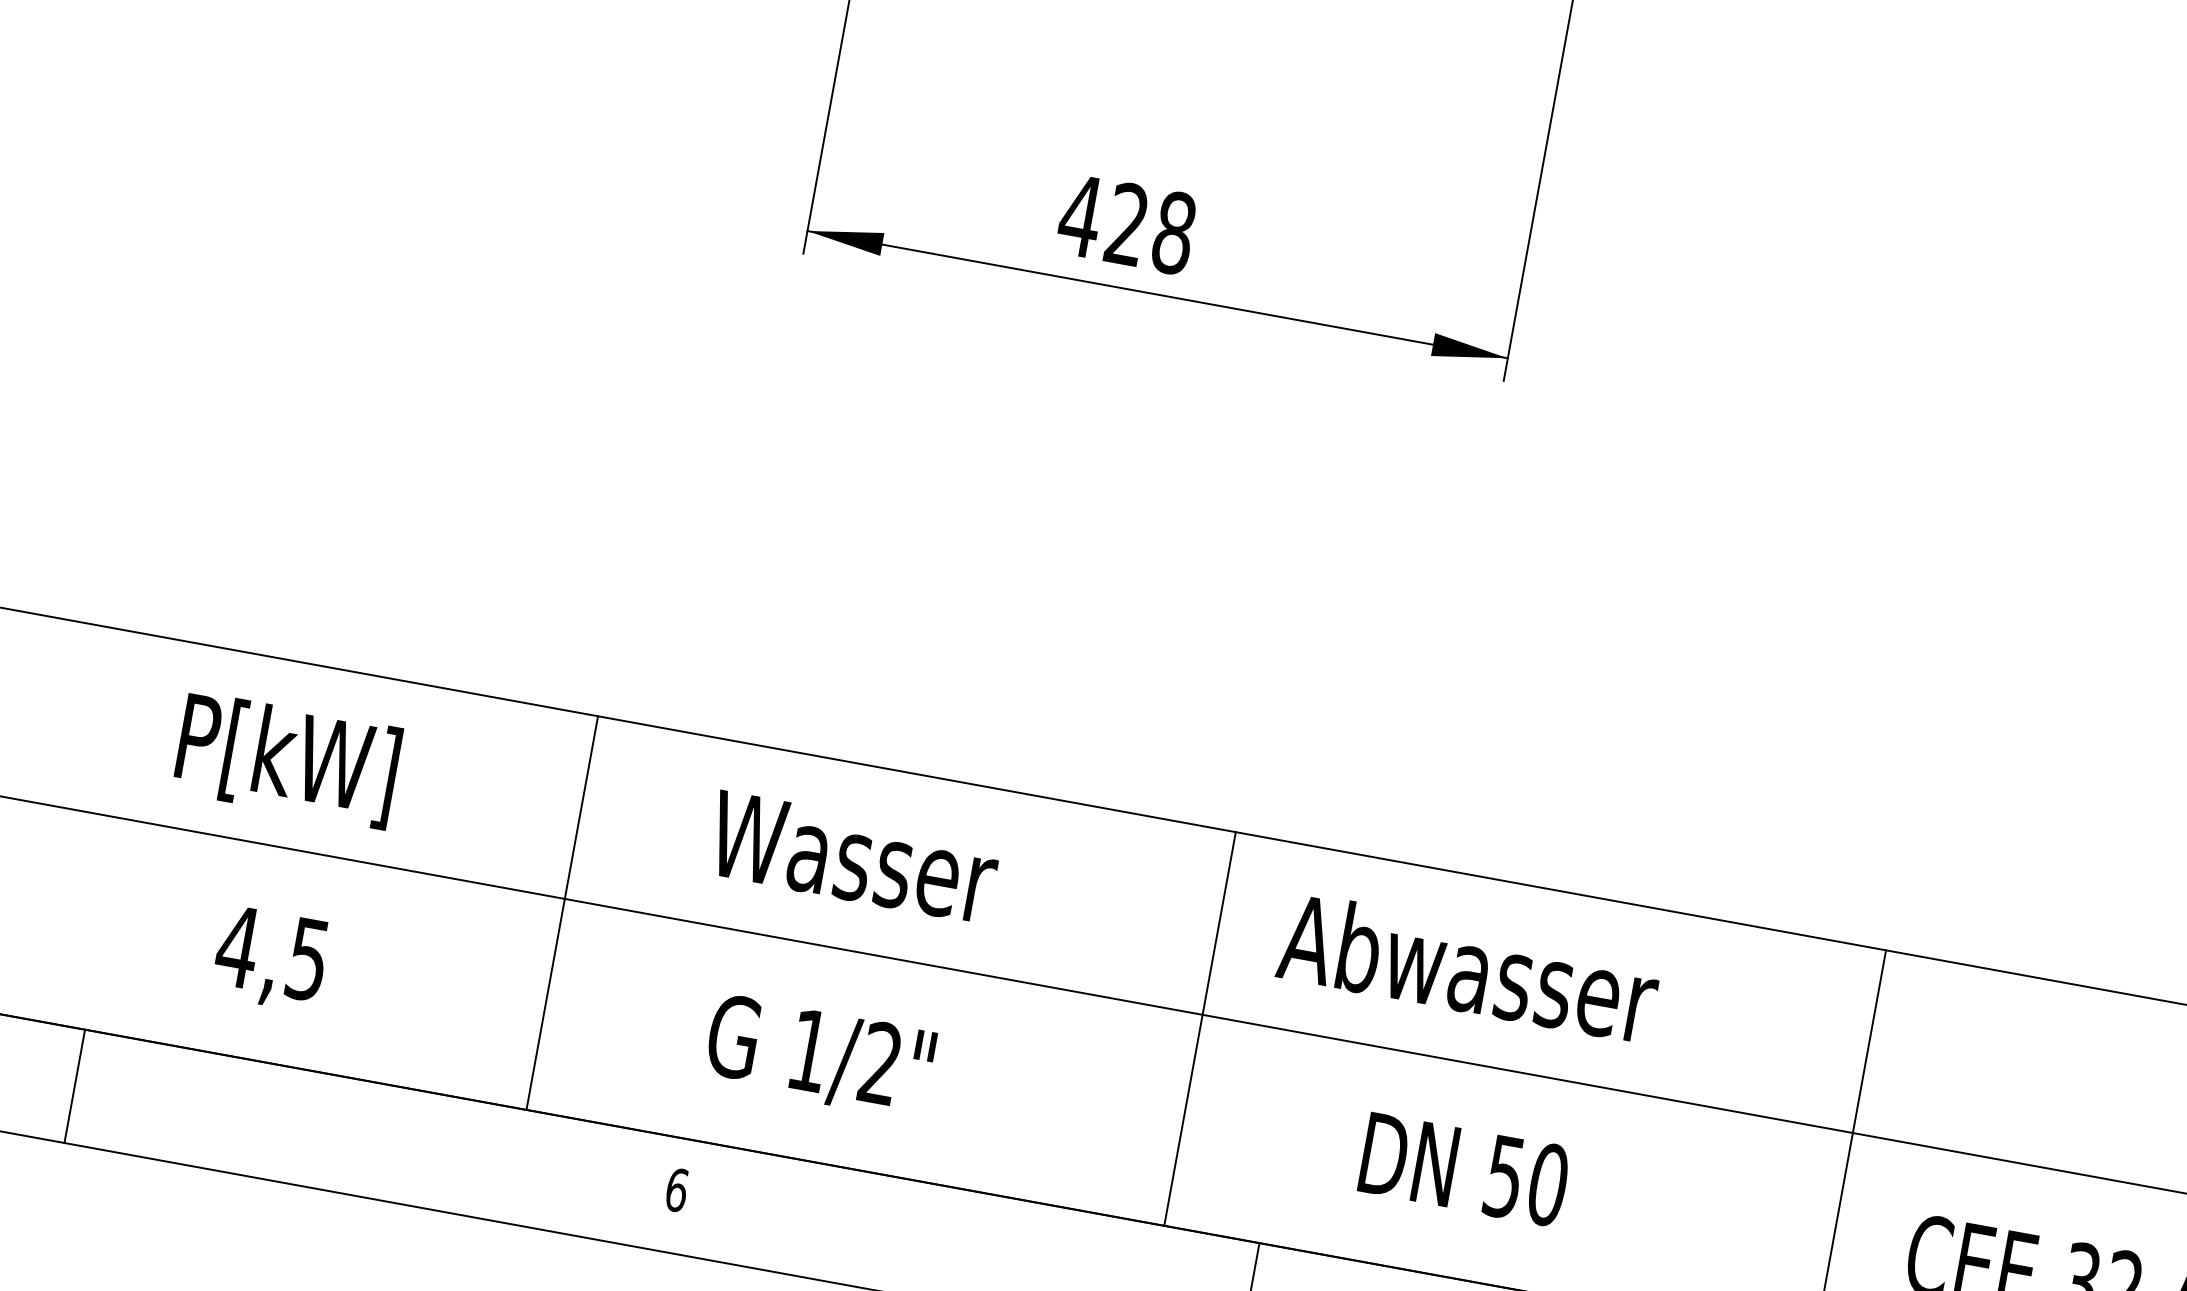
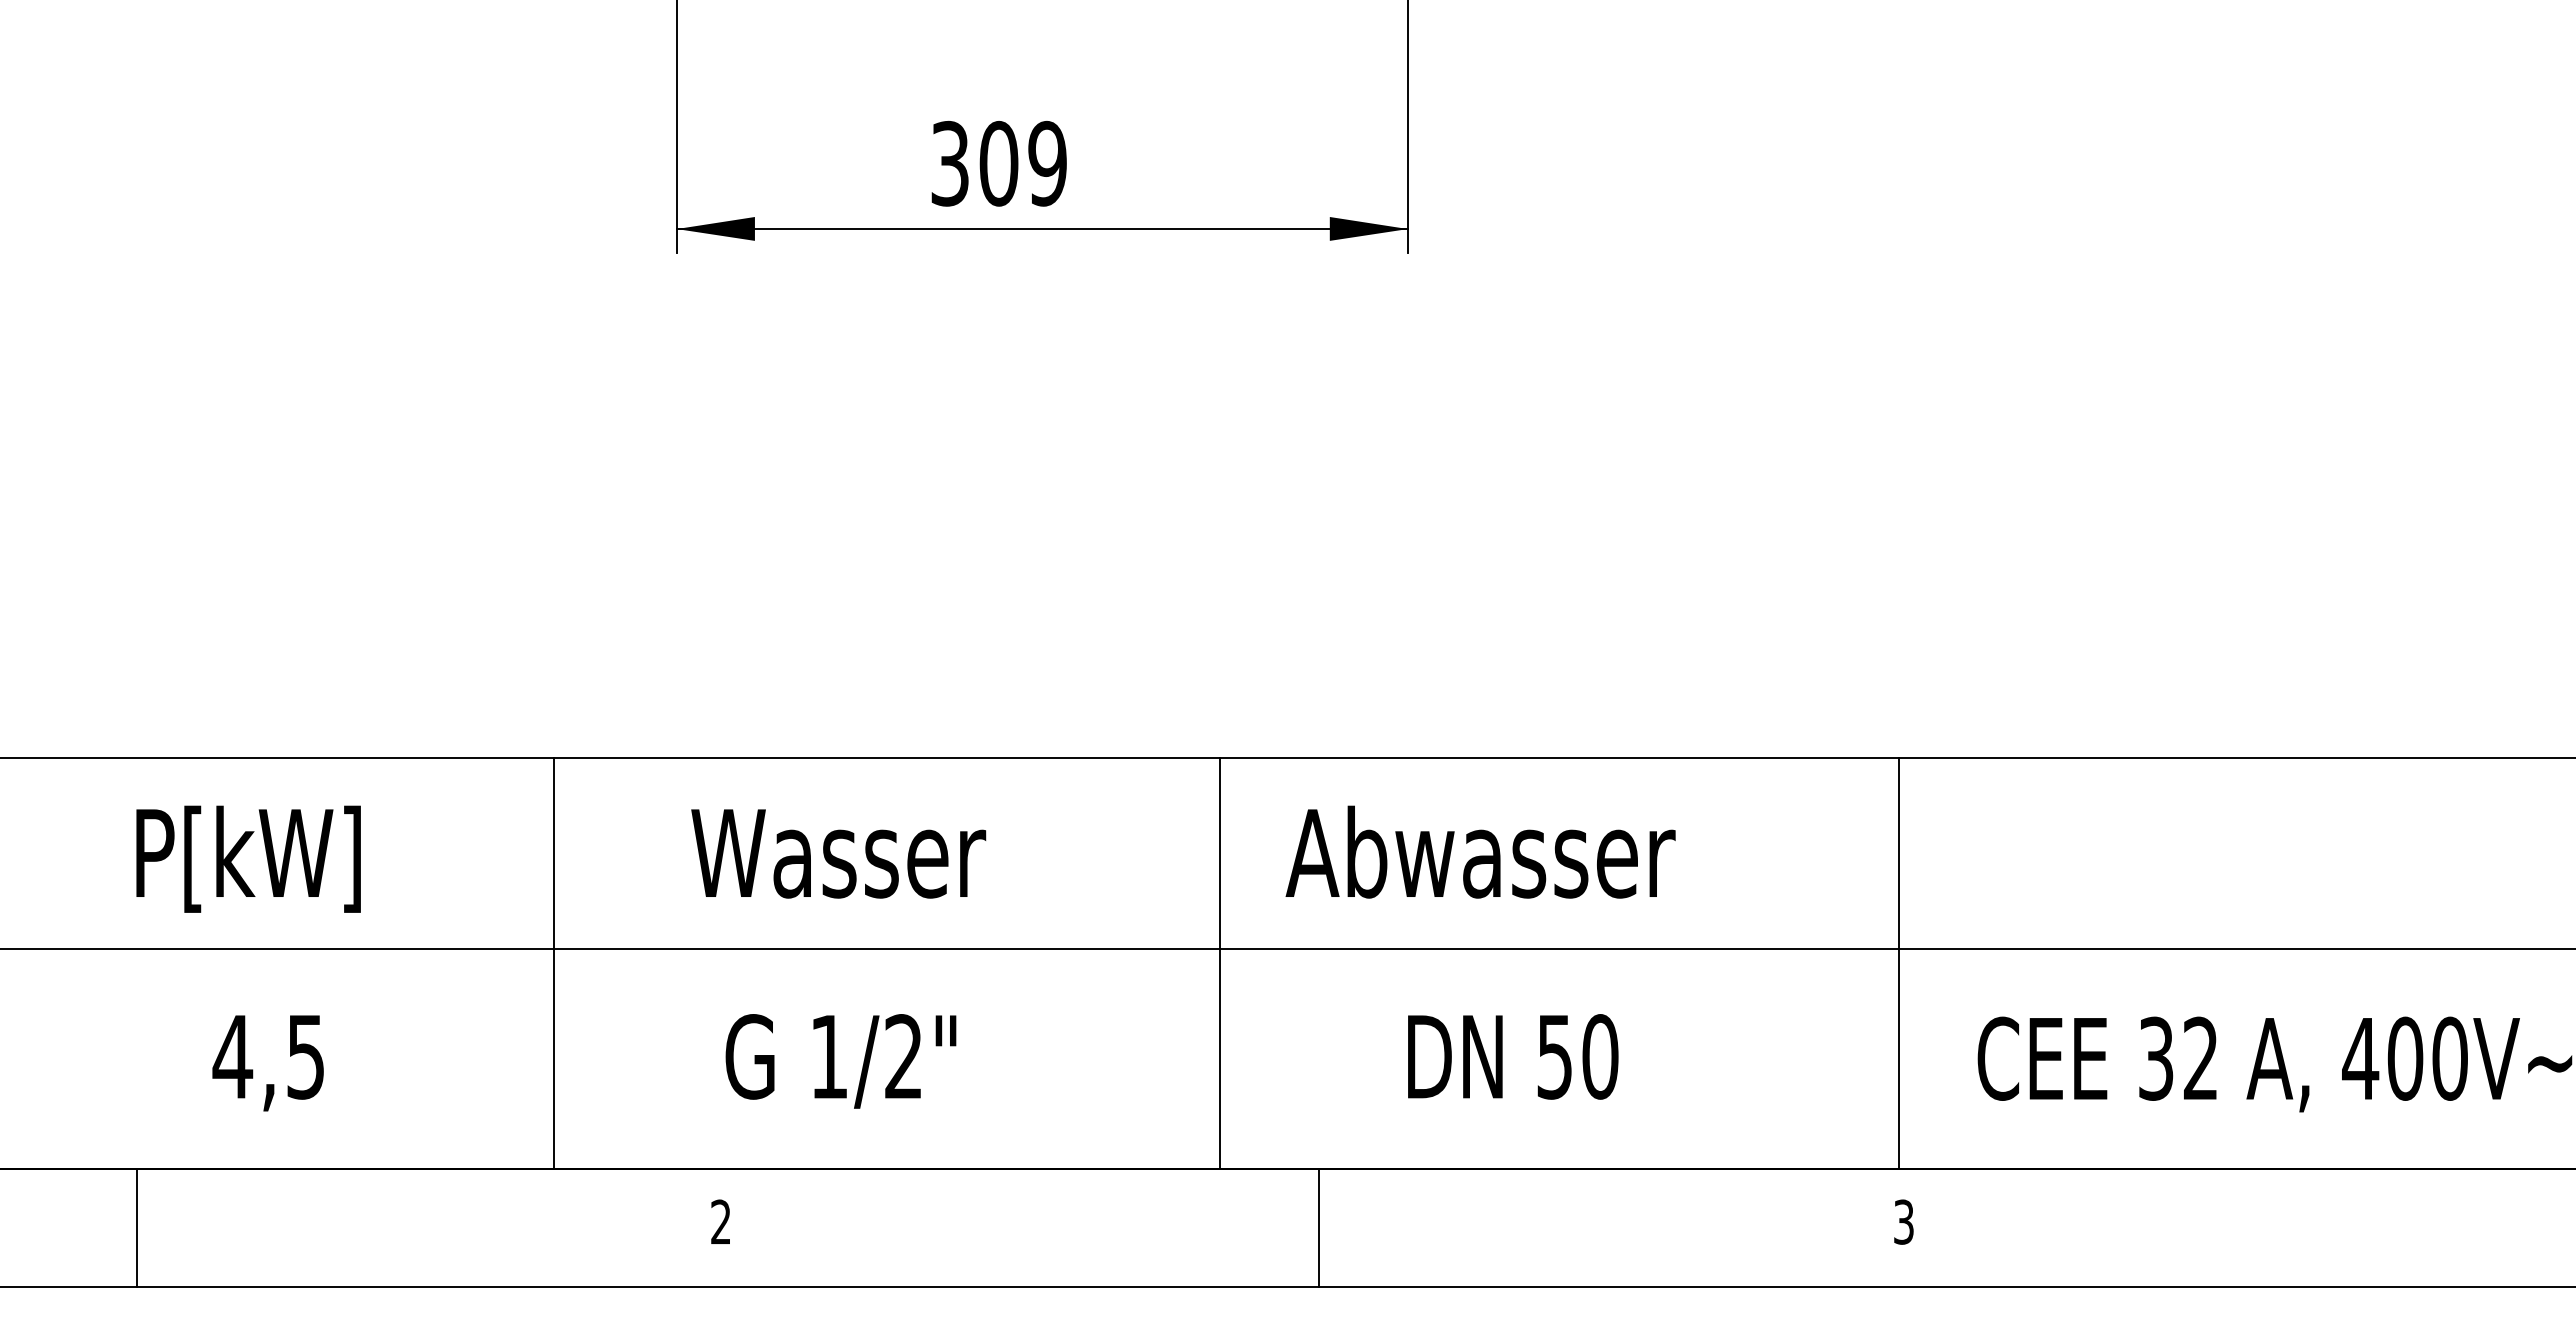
text: (1126, 224) -> (997, 163), 428 -> 309
line: (74, 1085) -> (136, 1227), moved
text: (677, 1189) -> (721, 1221), 6 -> 2

